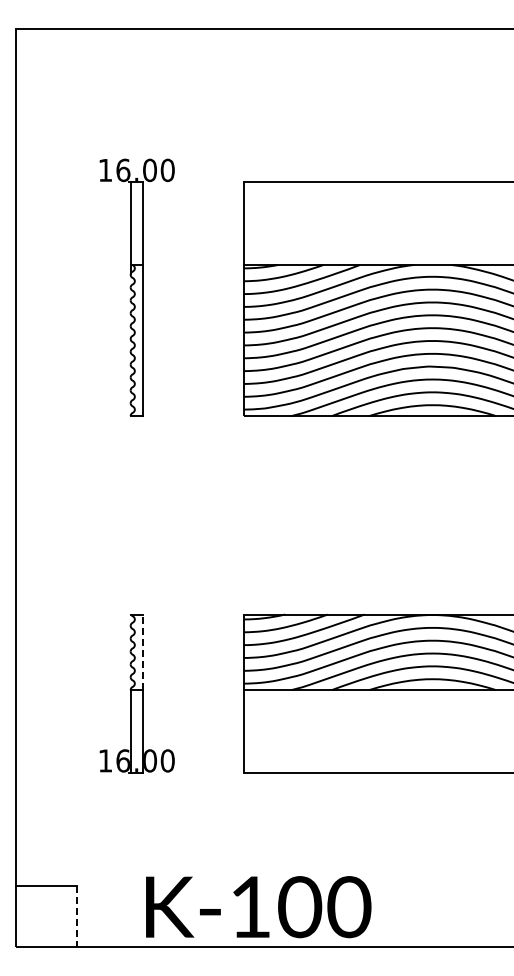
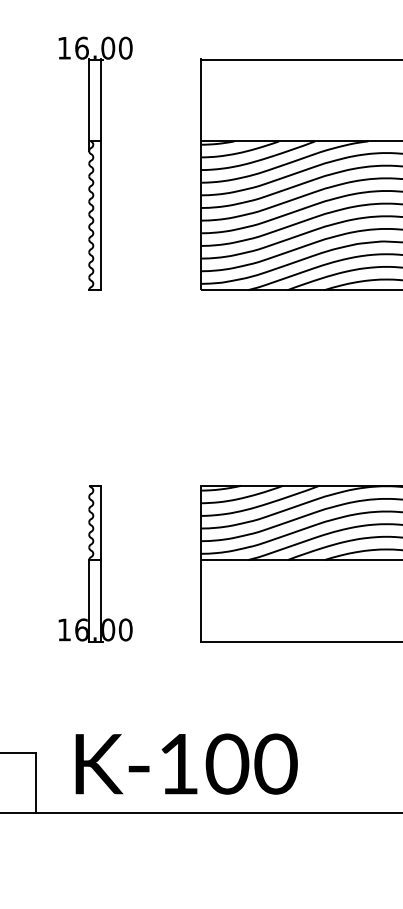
line: (142, 652) -> (100, 523), dashed -> solid
text: (258, 907) -> (186, 764), moved
line: (76, 916) -> (35, 783), dashed -> solid

